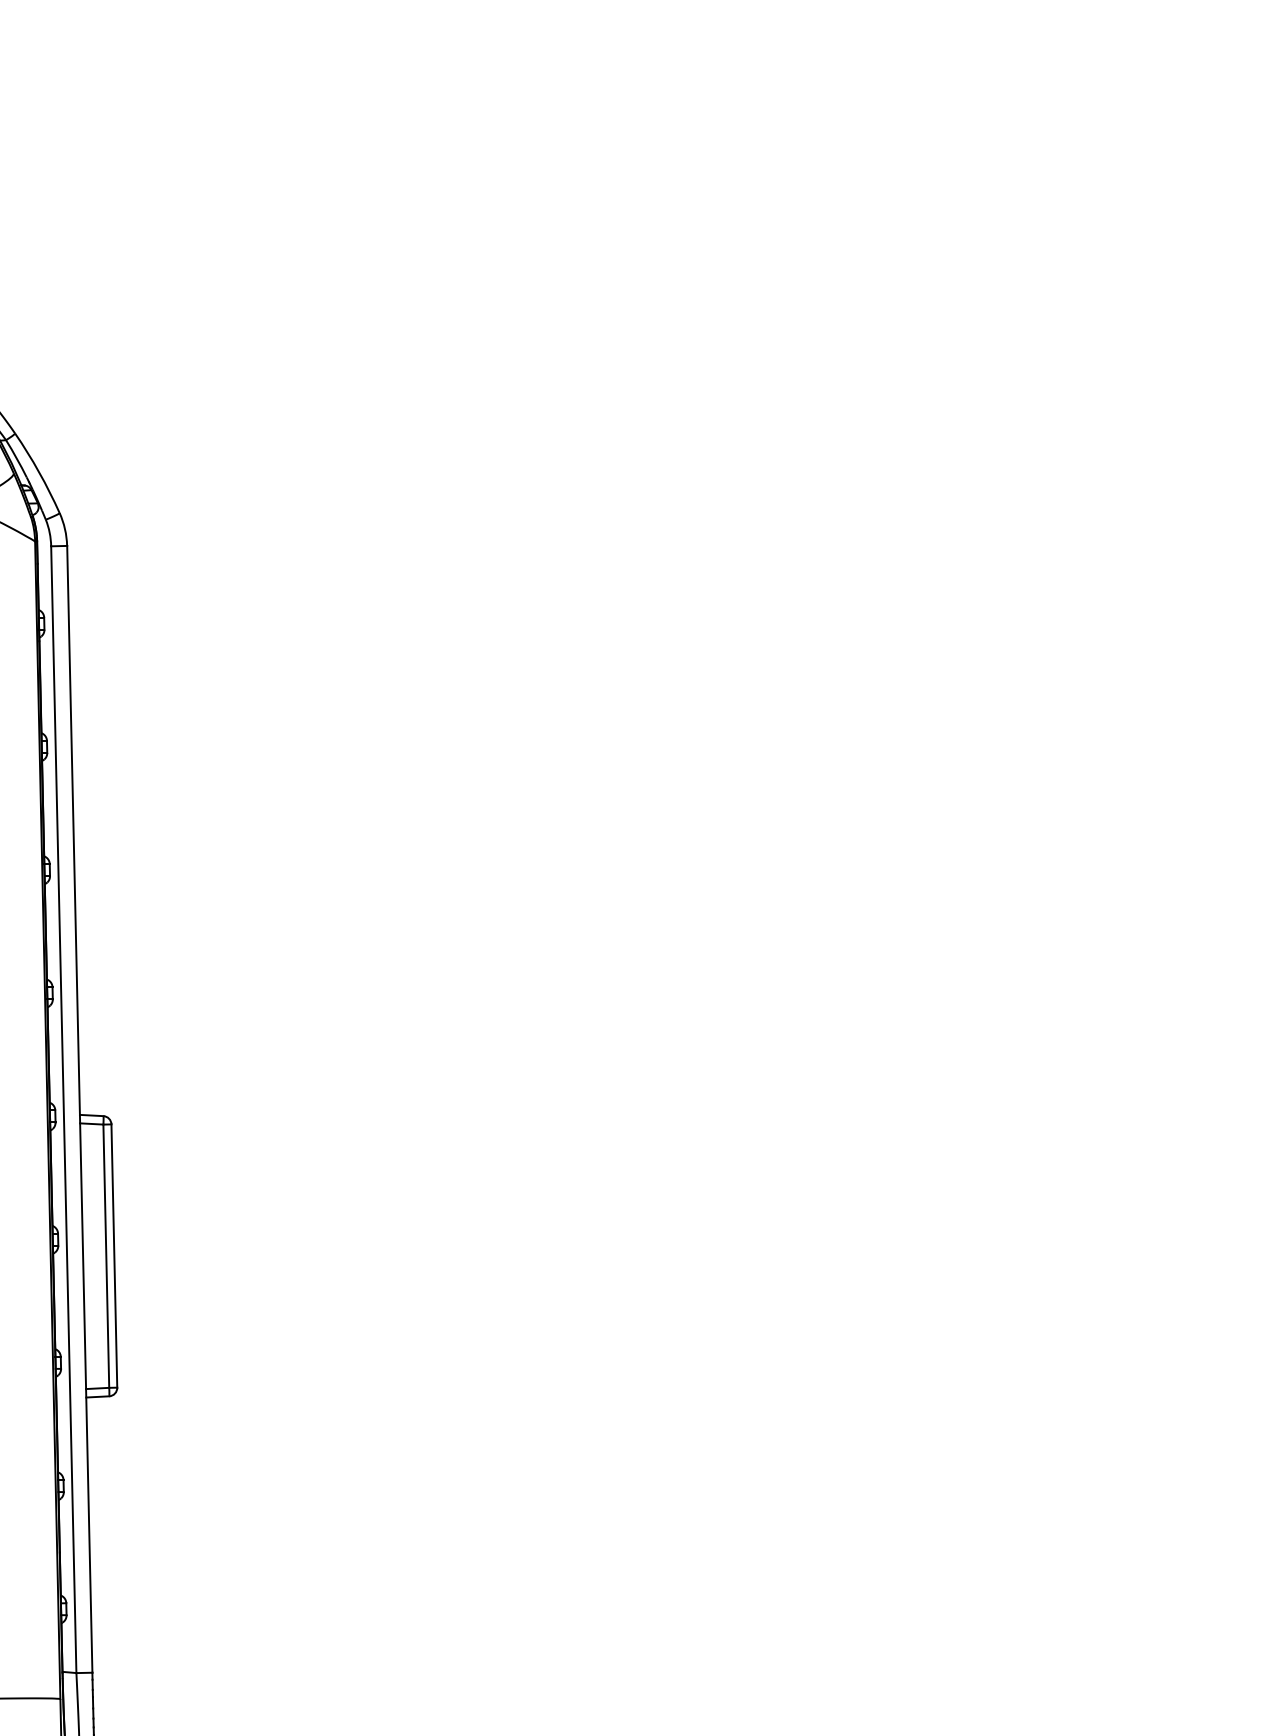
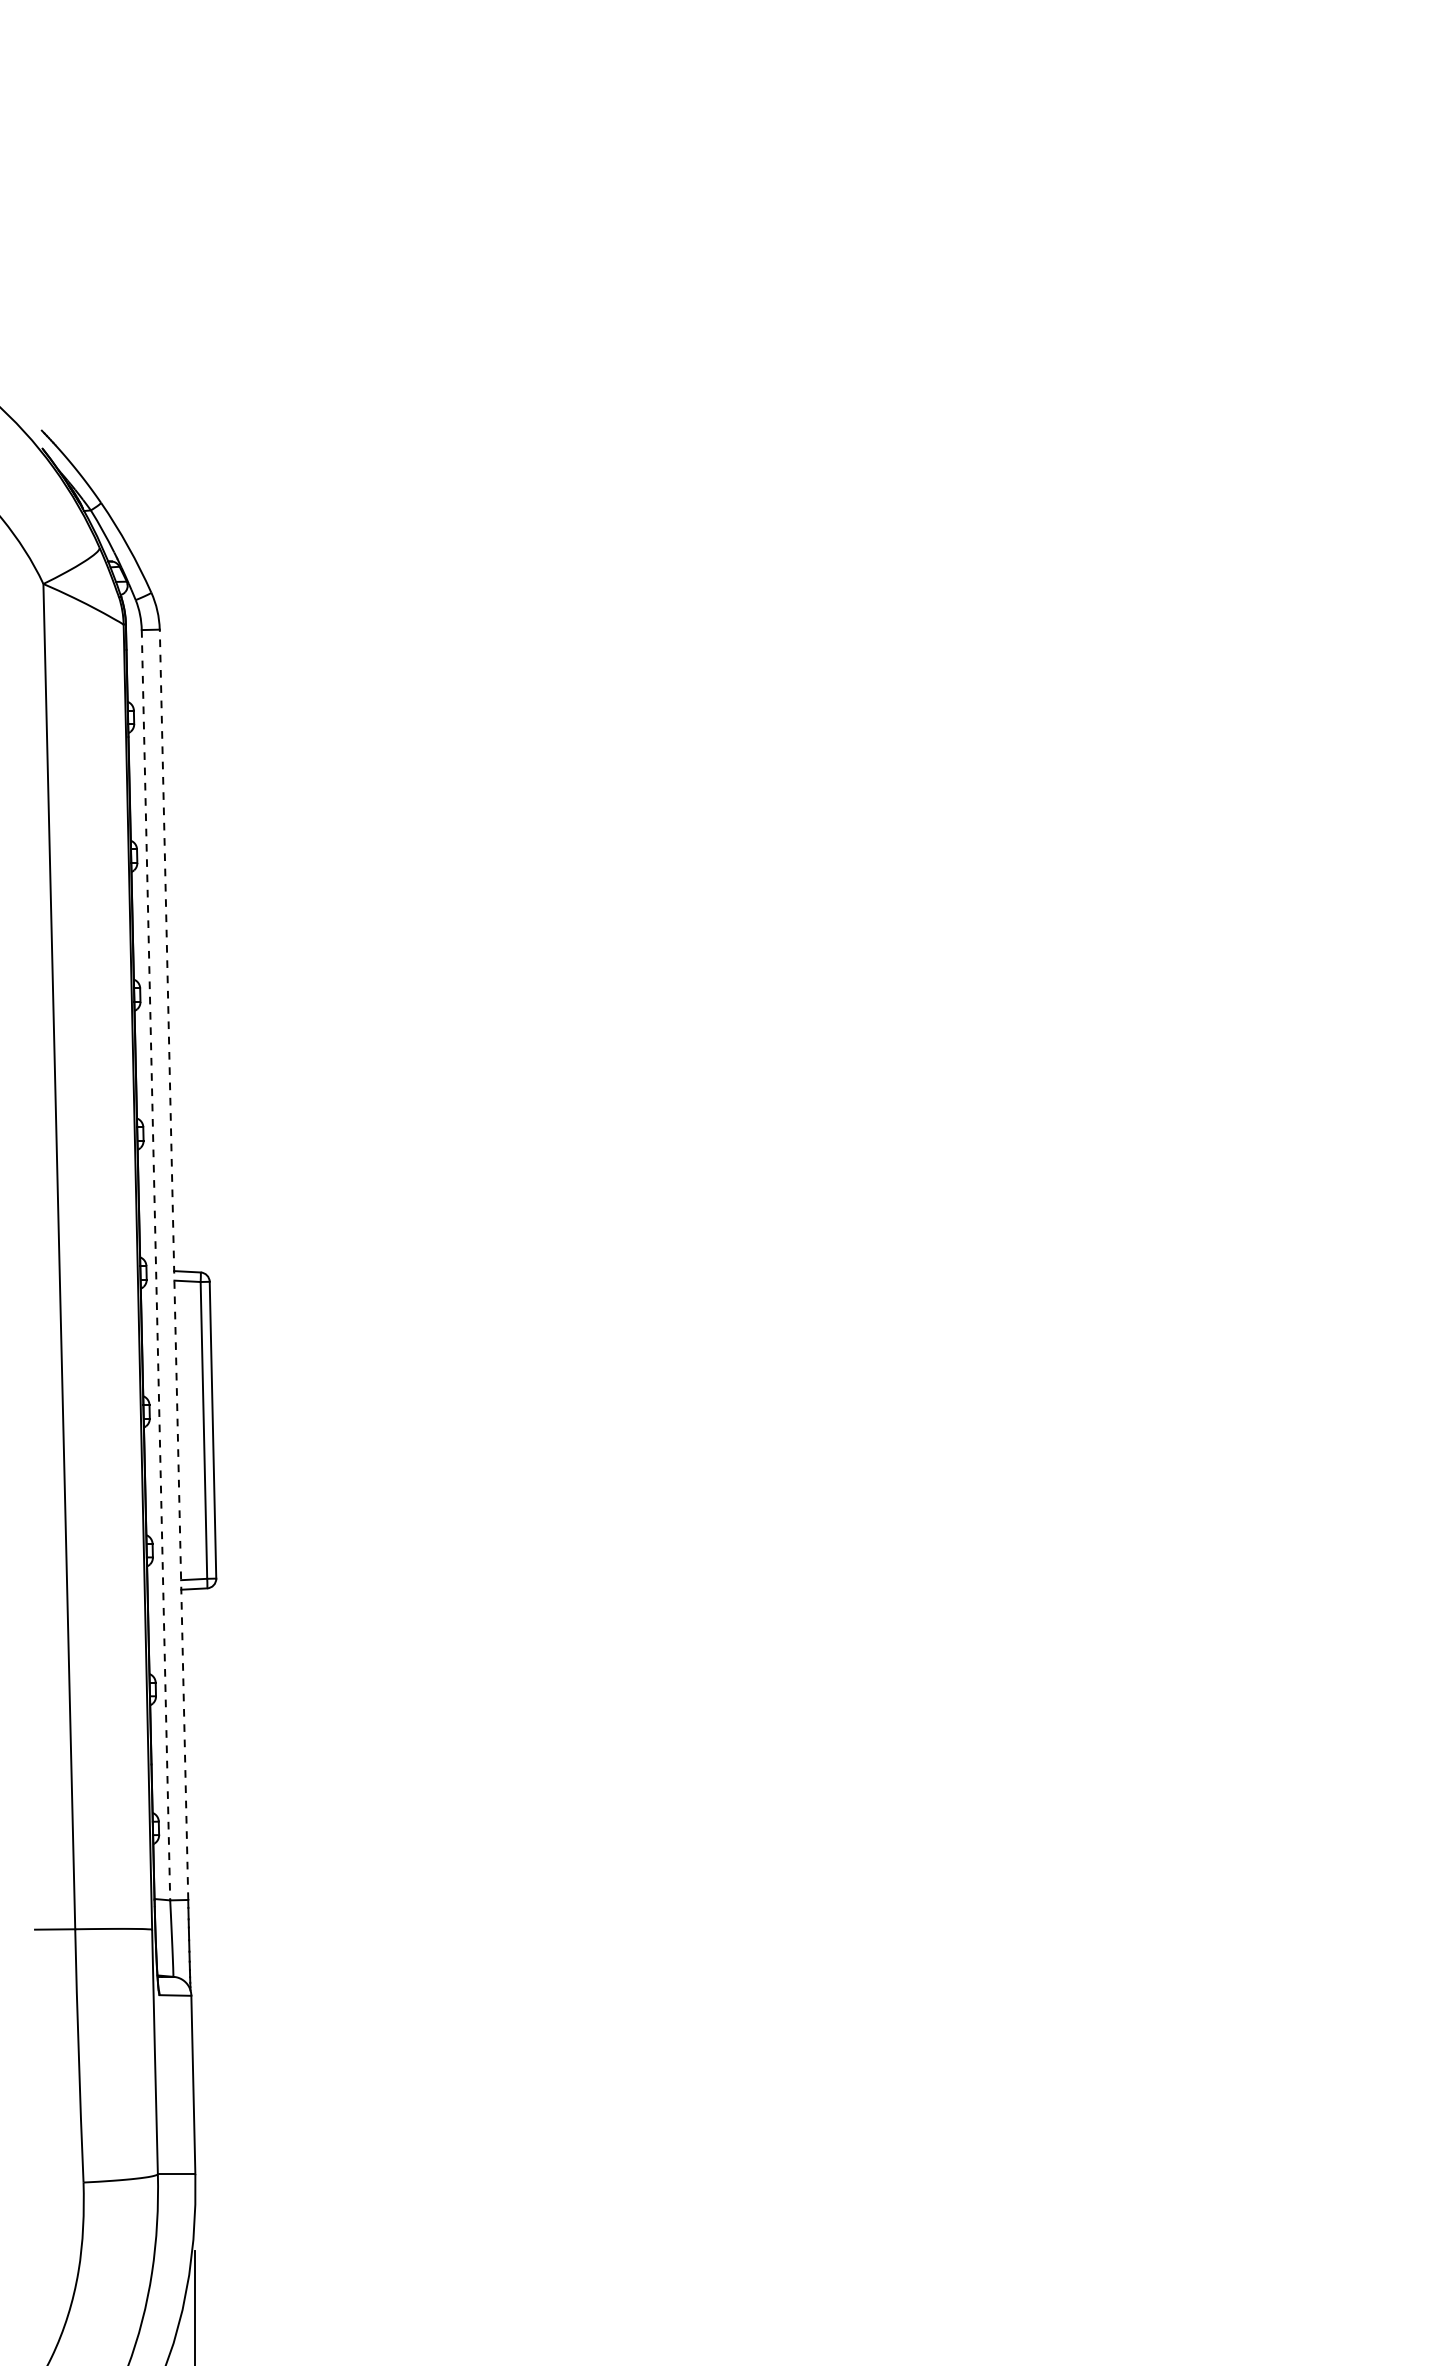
line: (64, 1109) -> (156, 1265), solid -> dashed
line: (80, 1109) -> (174, 1264), solid -> dashed

